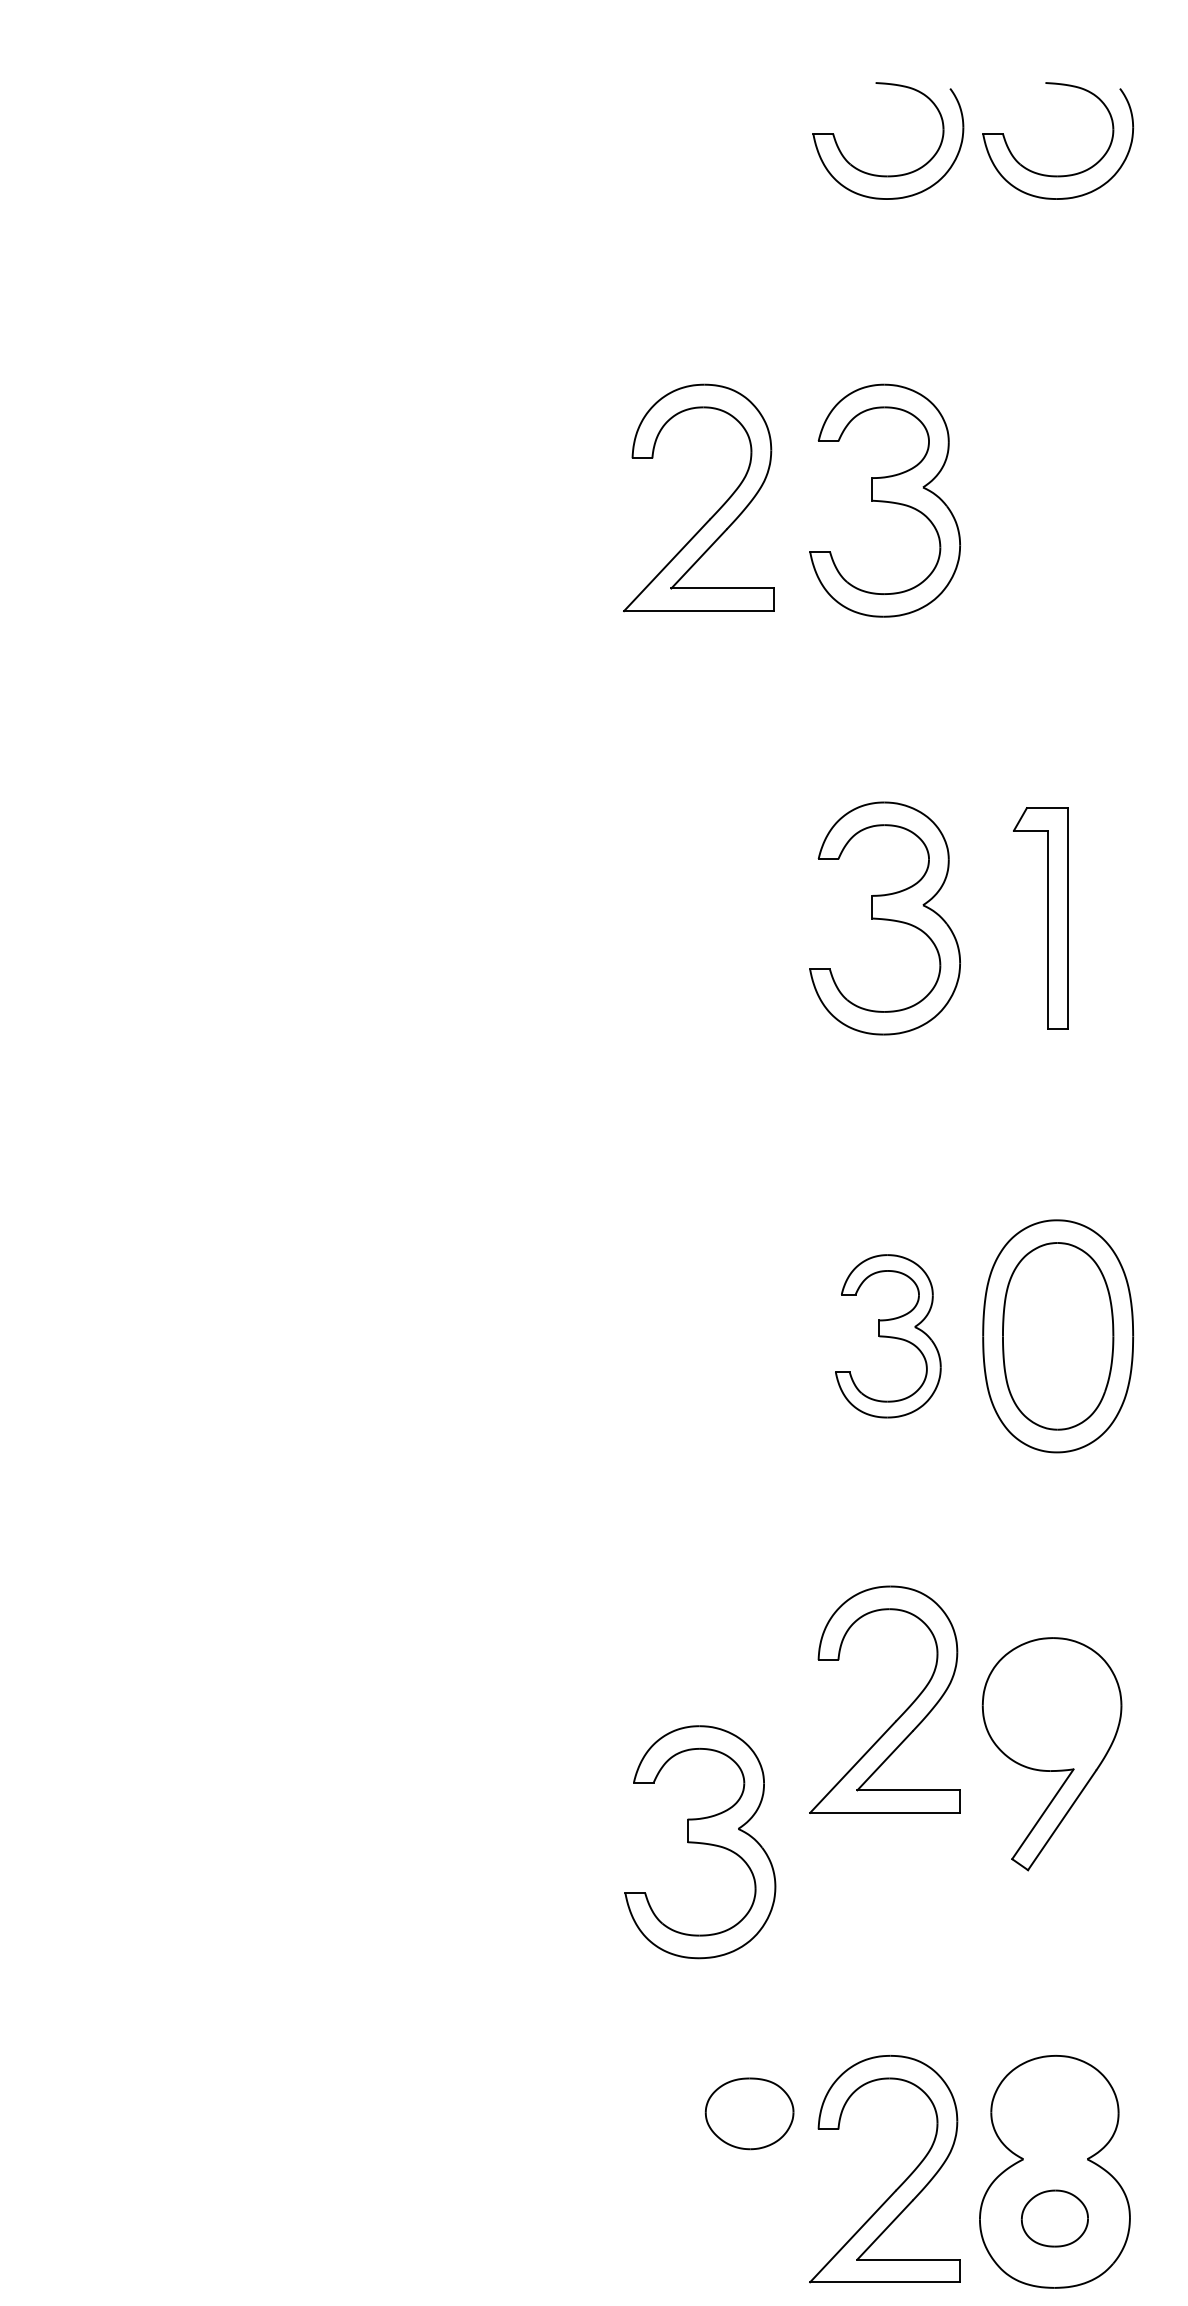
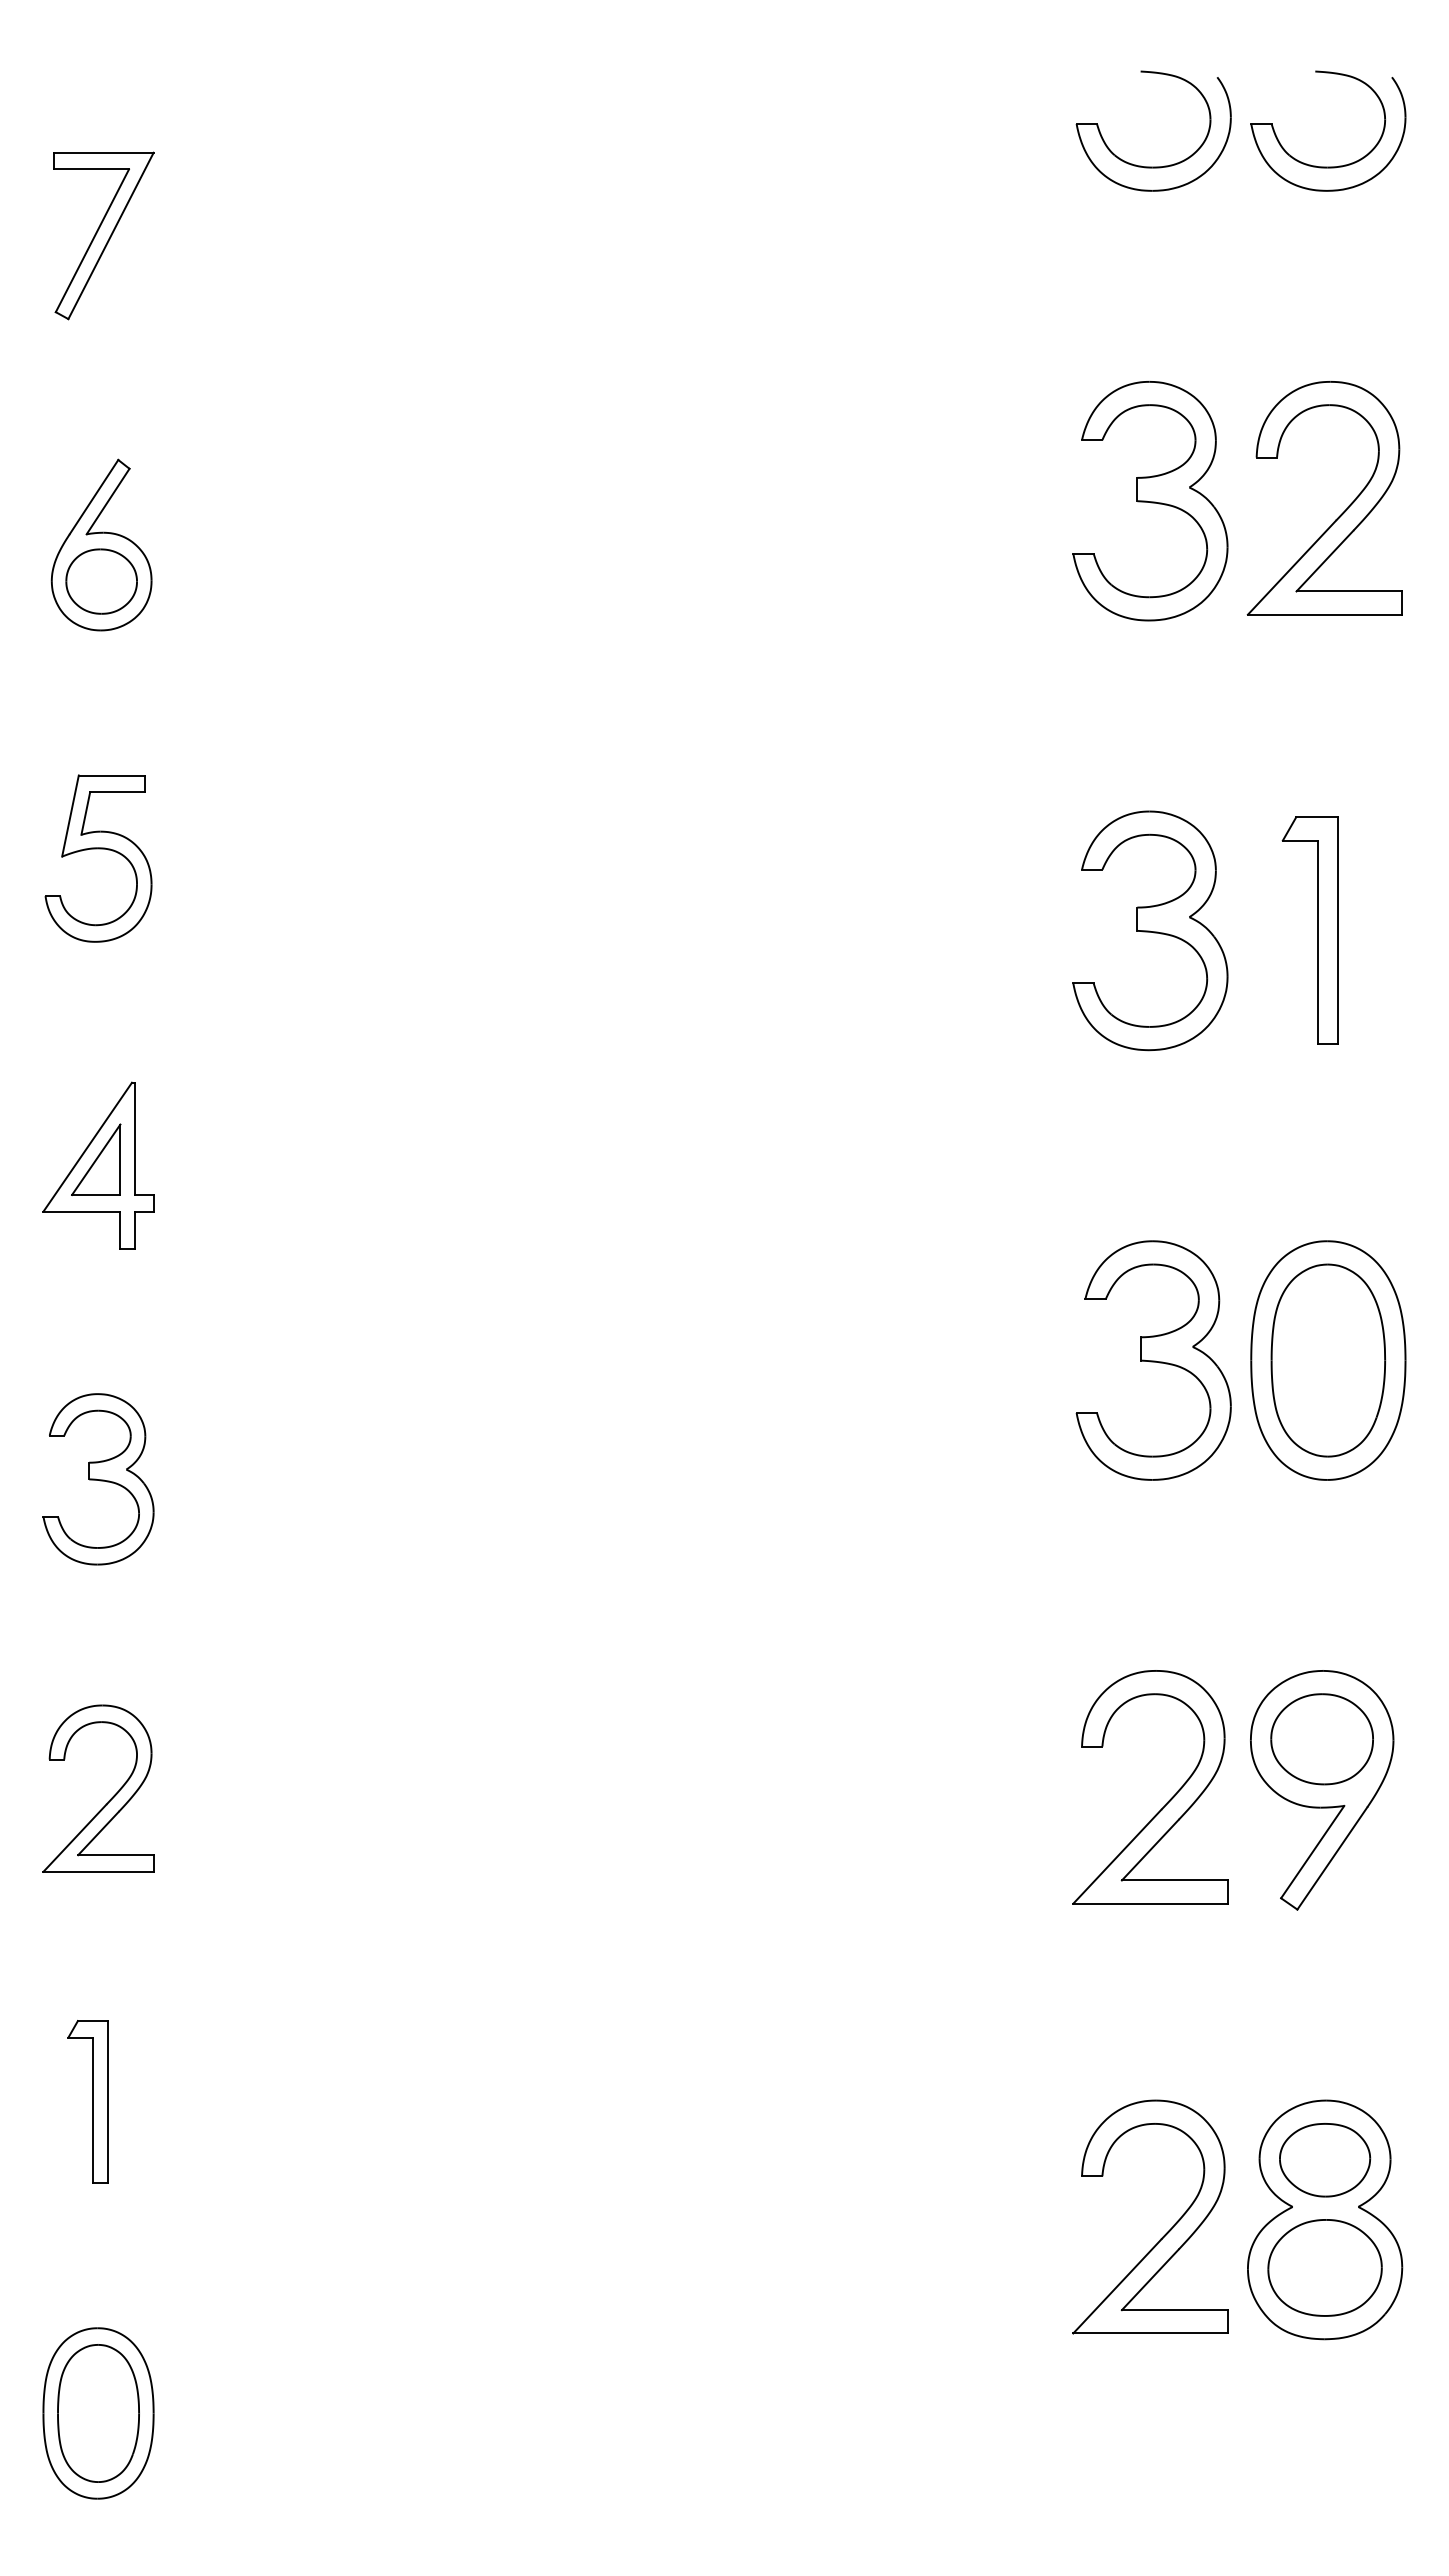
part: (714, 513) -> (1340, 514), moved
part: (888, 1336) -> (1153, 1360), size x1.43
part: (1051, 1704) -> (1321, 1739), added
part: (900, 1714) -> (1166, 1802), moved
part: (700, 1841) -> (960, 1880), removed
part: (750, 2114) -> (1325, 2160), moved
part: (1054, 2218) -> (1324, 2267), size x1.67

